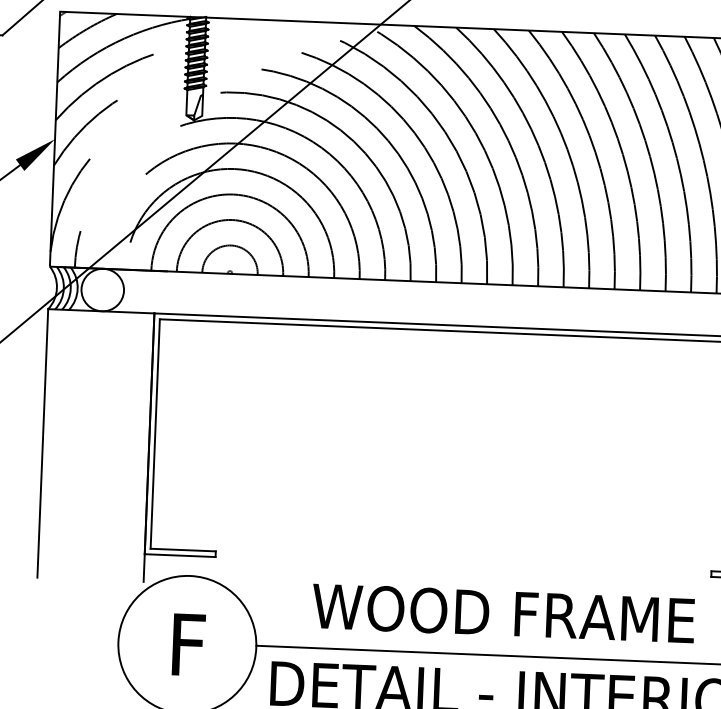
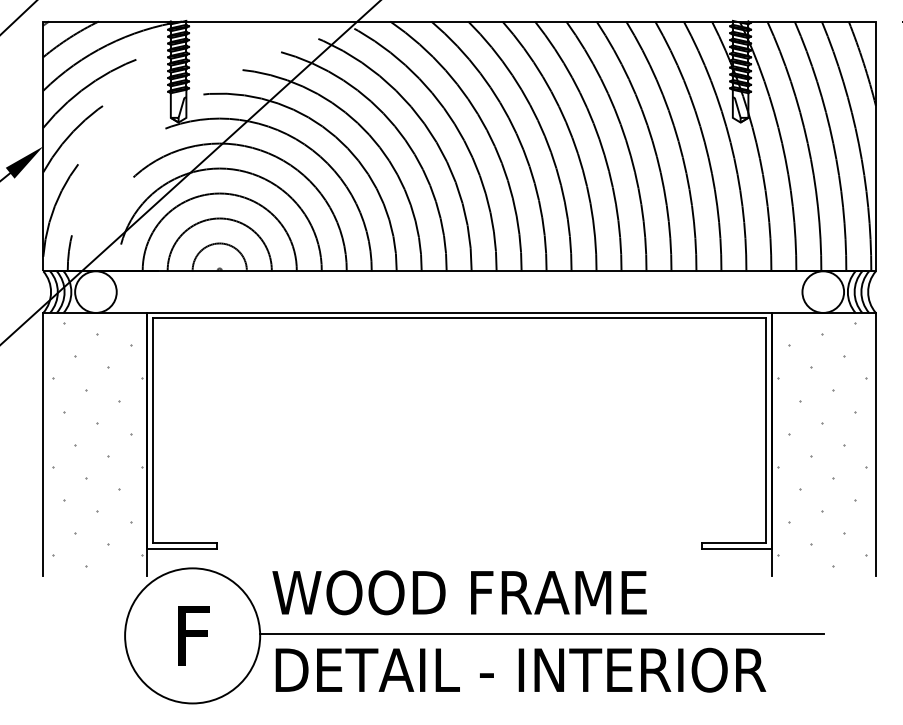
hatch: (98, 445) -> (97, 444), added
text: (503, 613) -> (459, 592), moved

